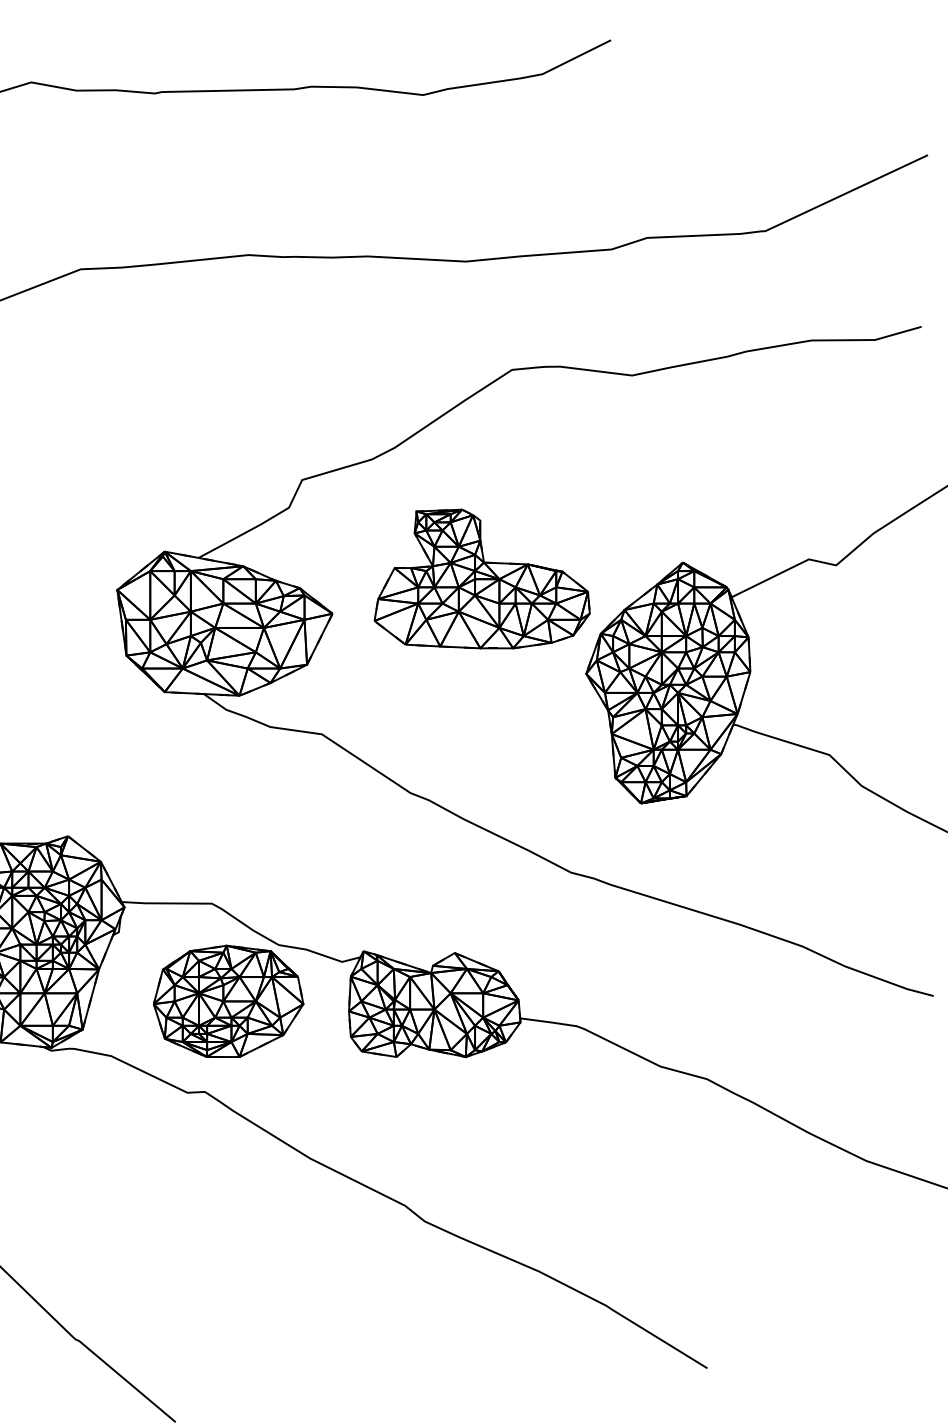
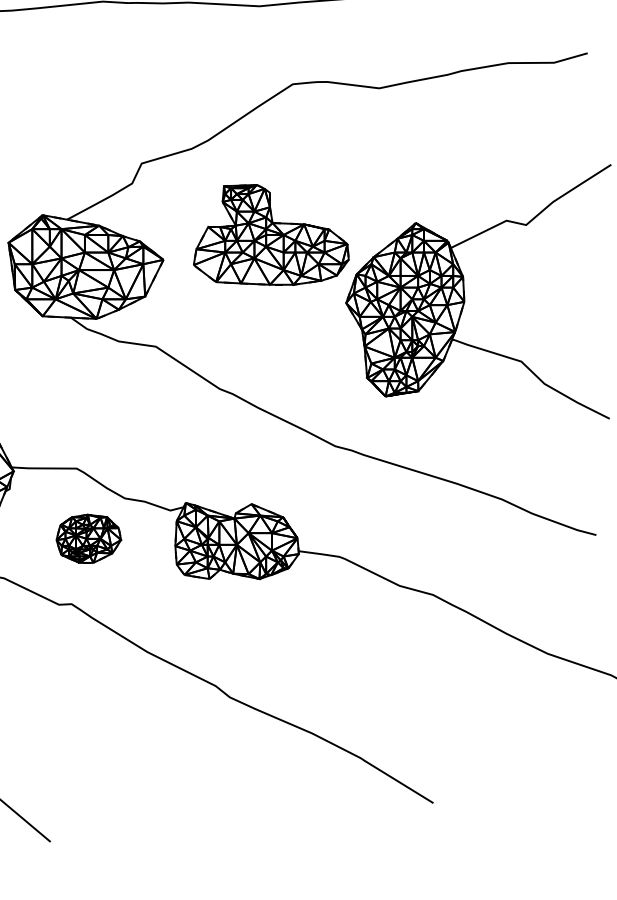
part: (228, 1000) -> (88, 538), size x0.6

